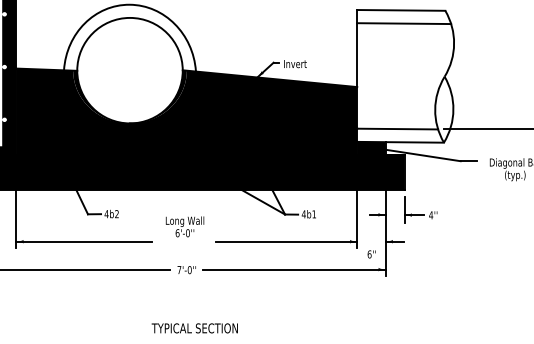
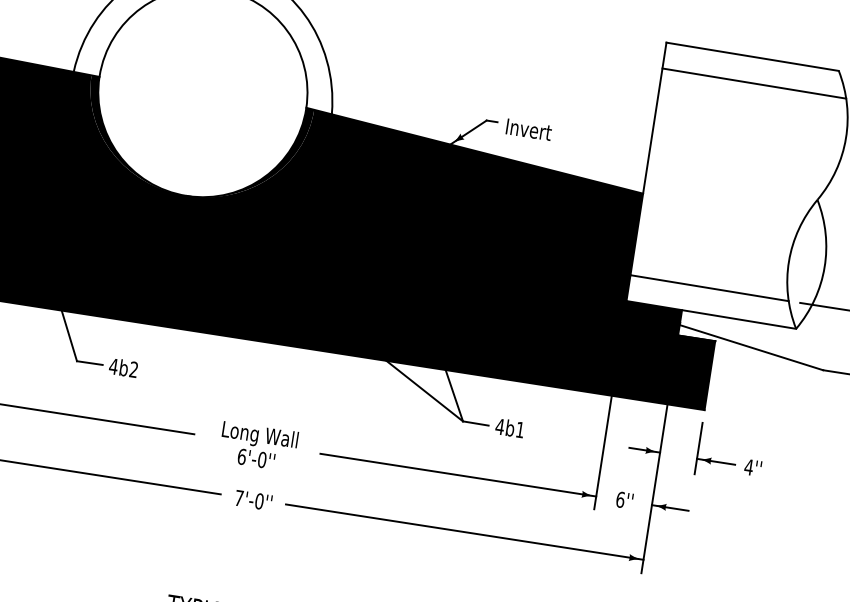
text: (184, 226) -> (257, 445), moved
text: (371, 254) -> (624, 500), moved

